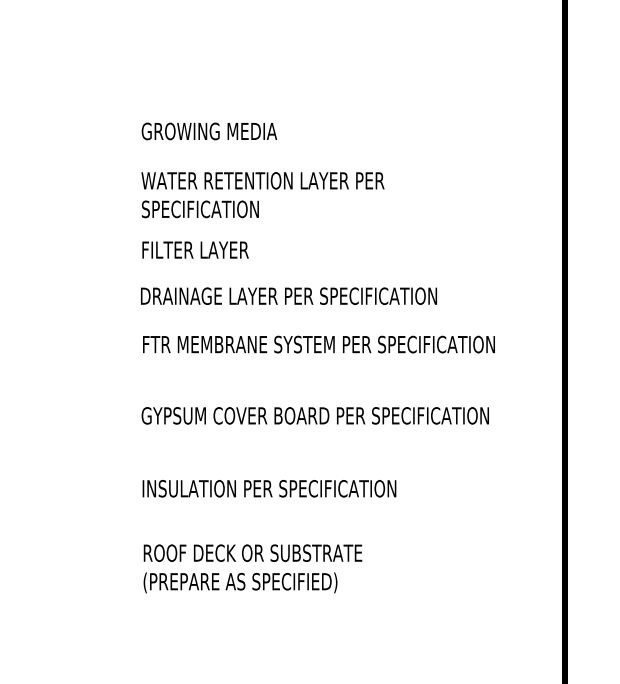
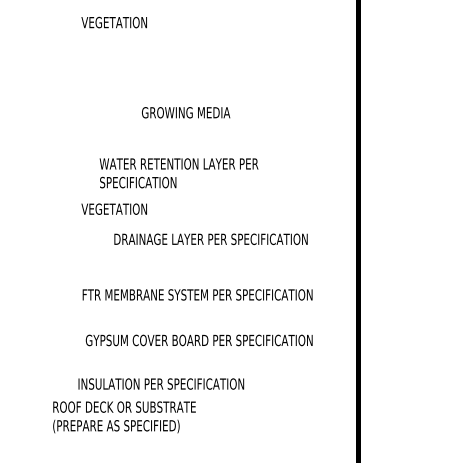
text: (210, 131) -> (186, 112), moved
text: (262, 195) -> (178, 173), moved
text: (194, 249) -> (116, 208), FILTER LAYER -> VEGETATION
text: (288, 294) -> (210, 238), moved
text: (318, 343) -> (197, 294), moved
text: (314, 415) -> (198, 340), moved
text: (269, 487) -> (161, 383), moved
text: (252, 569) -> (124, 417), moved

